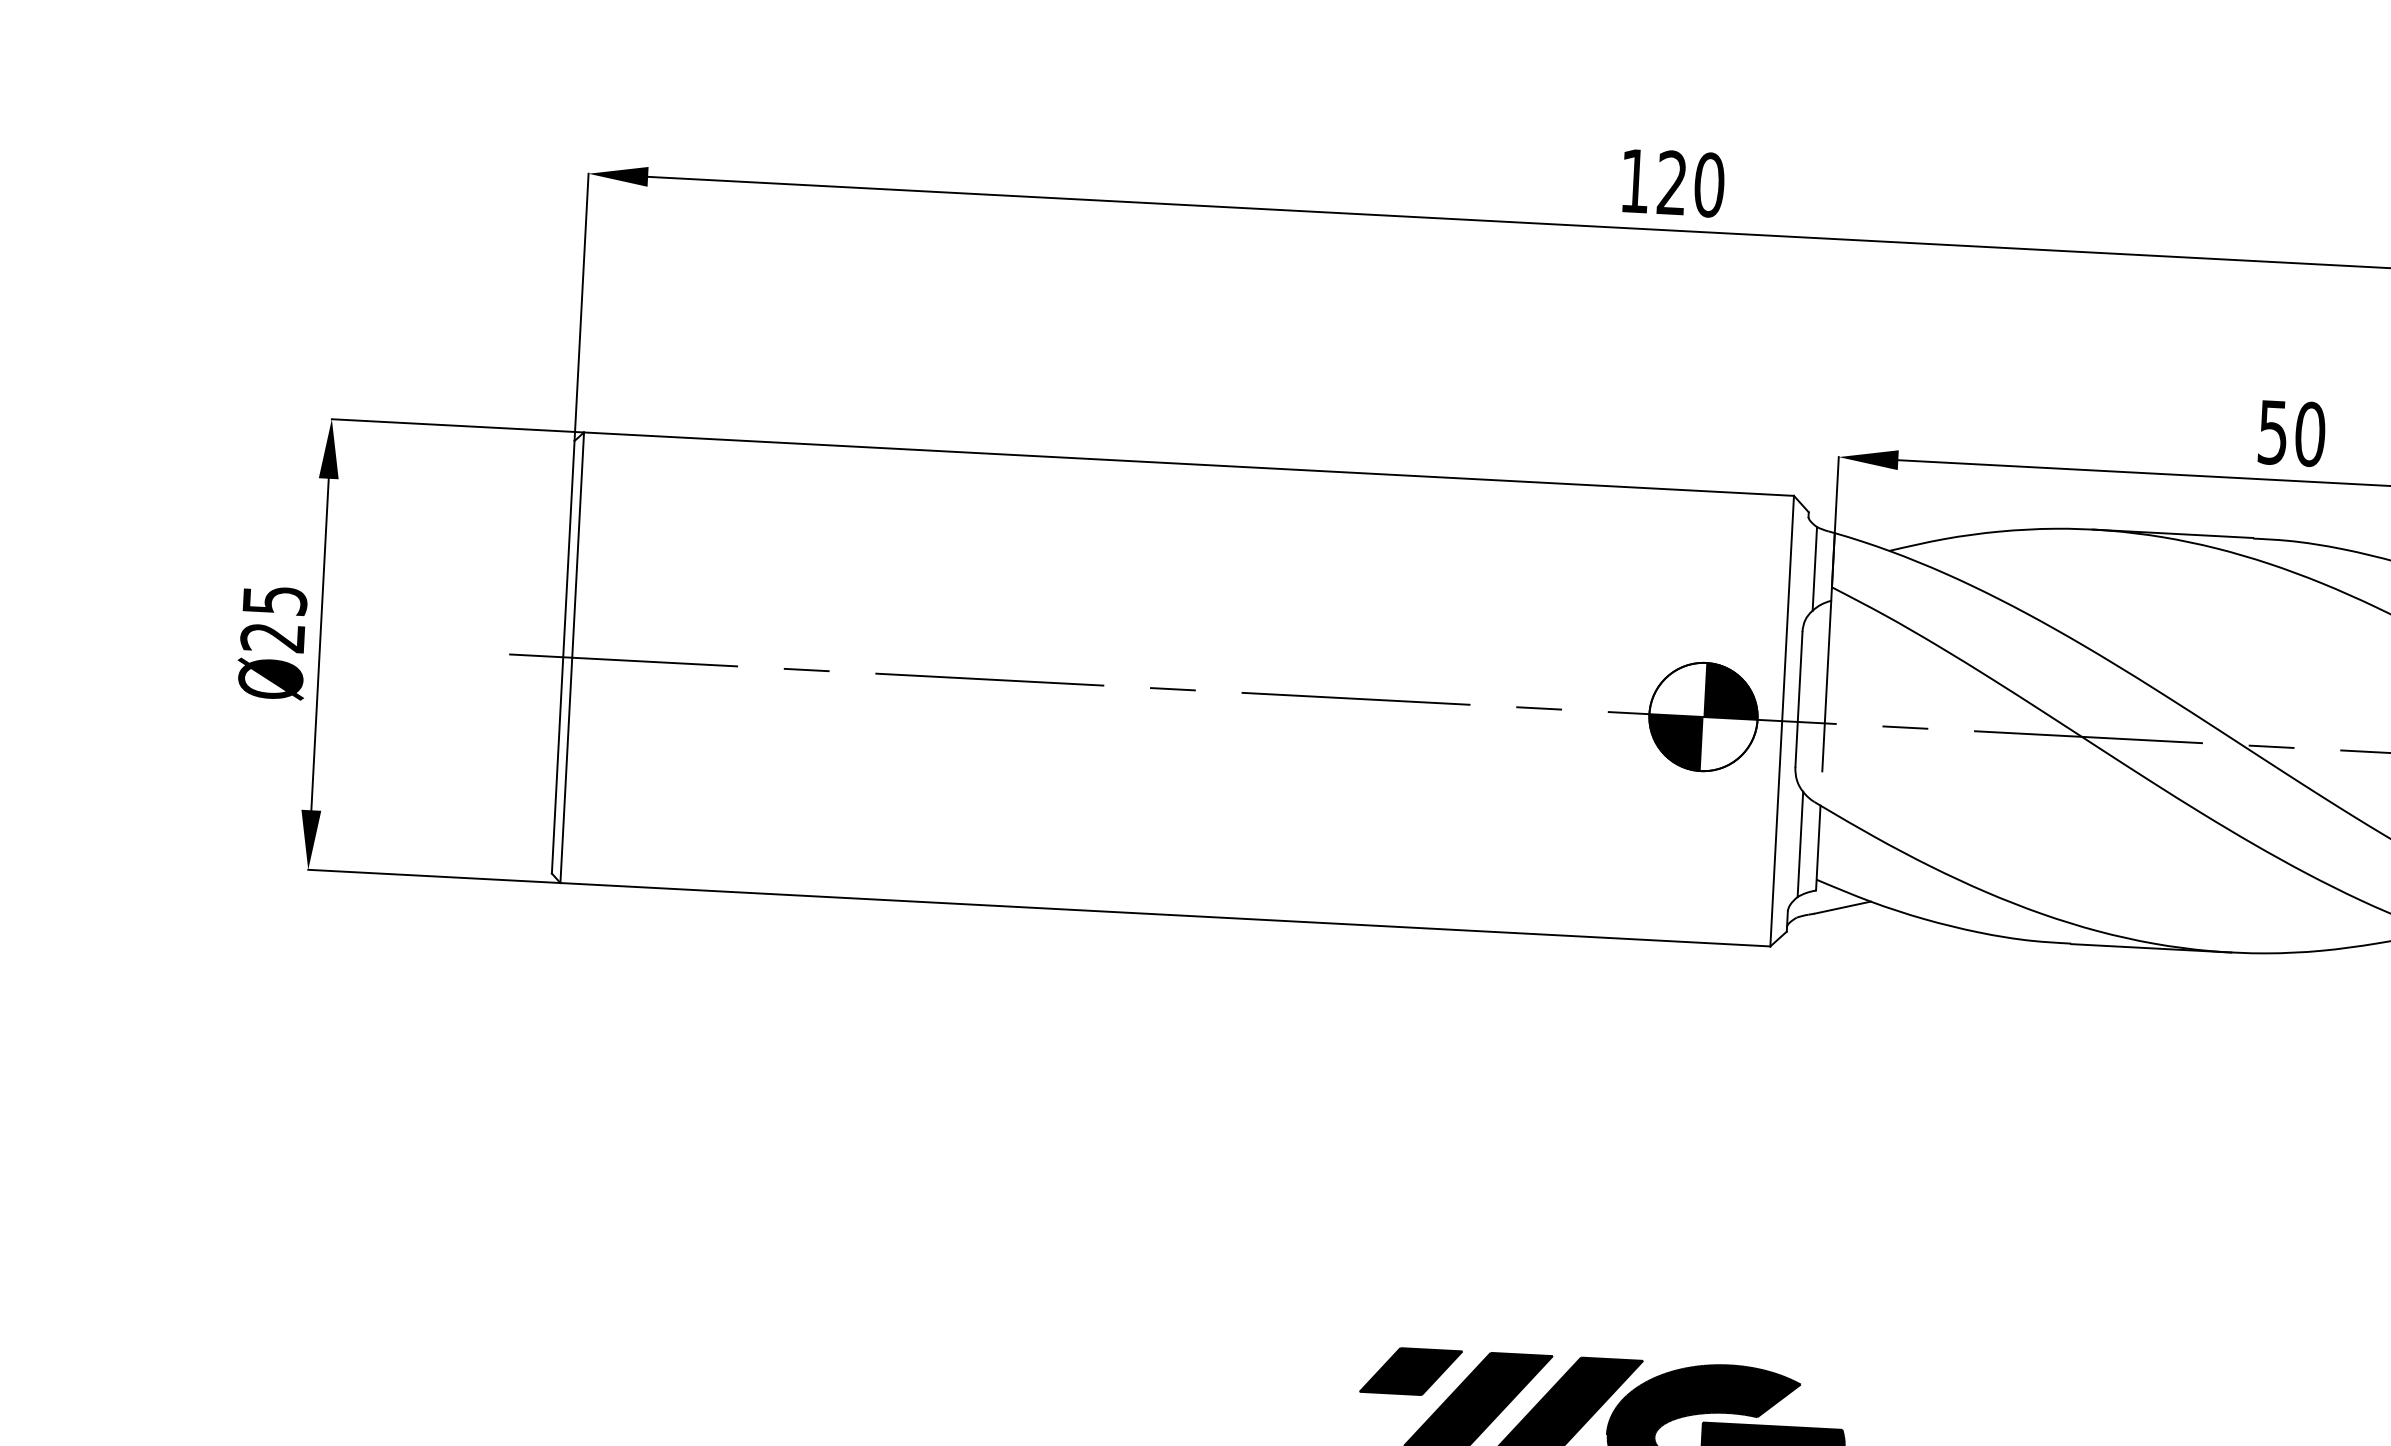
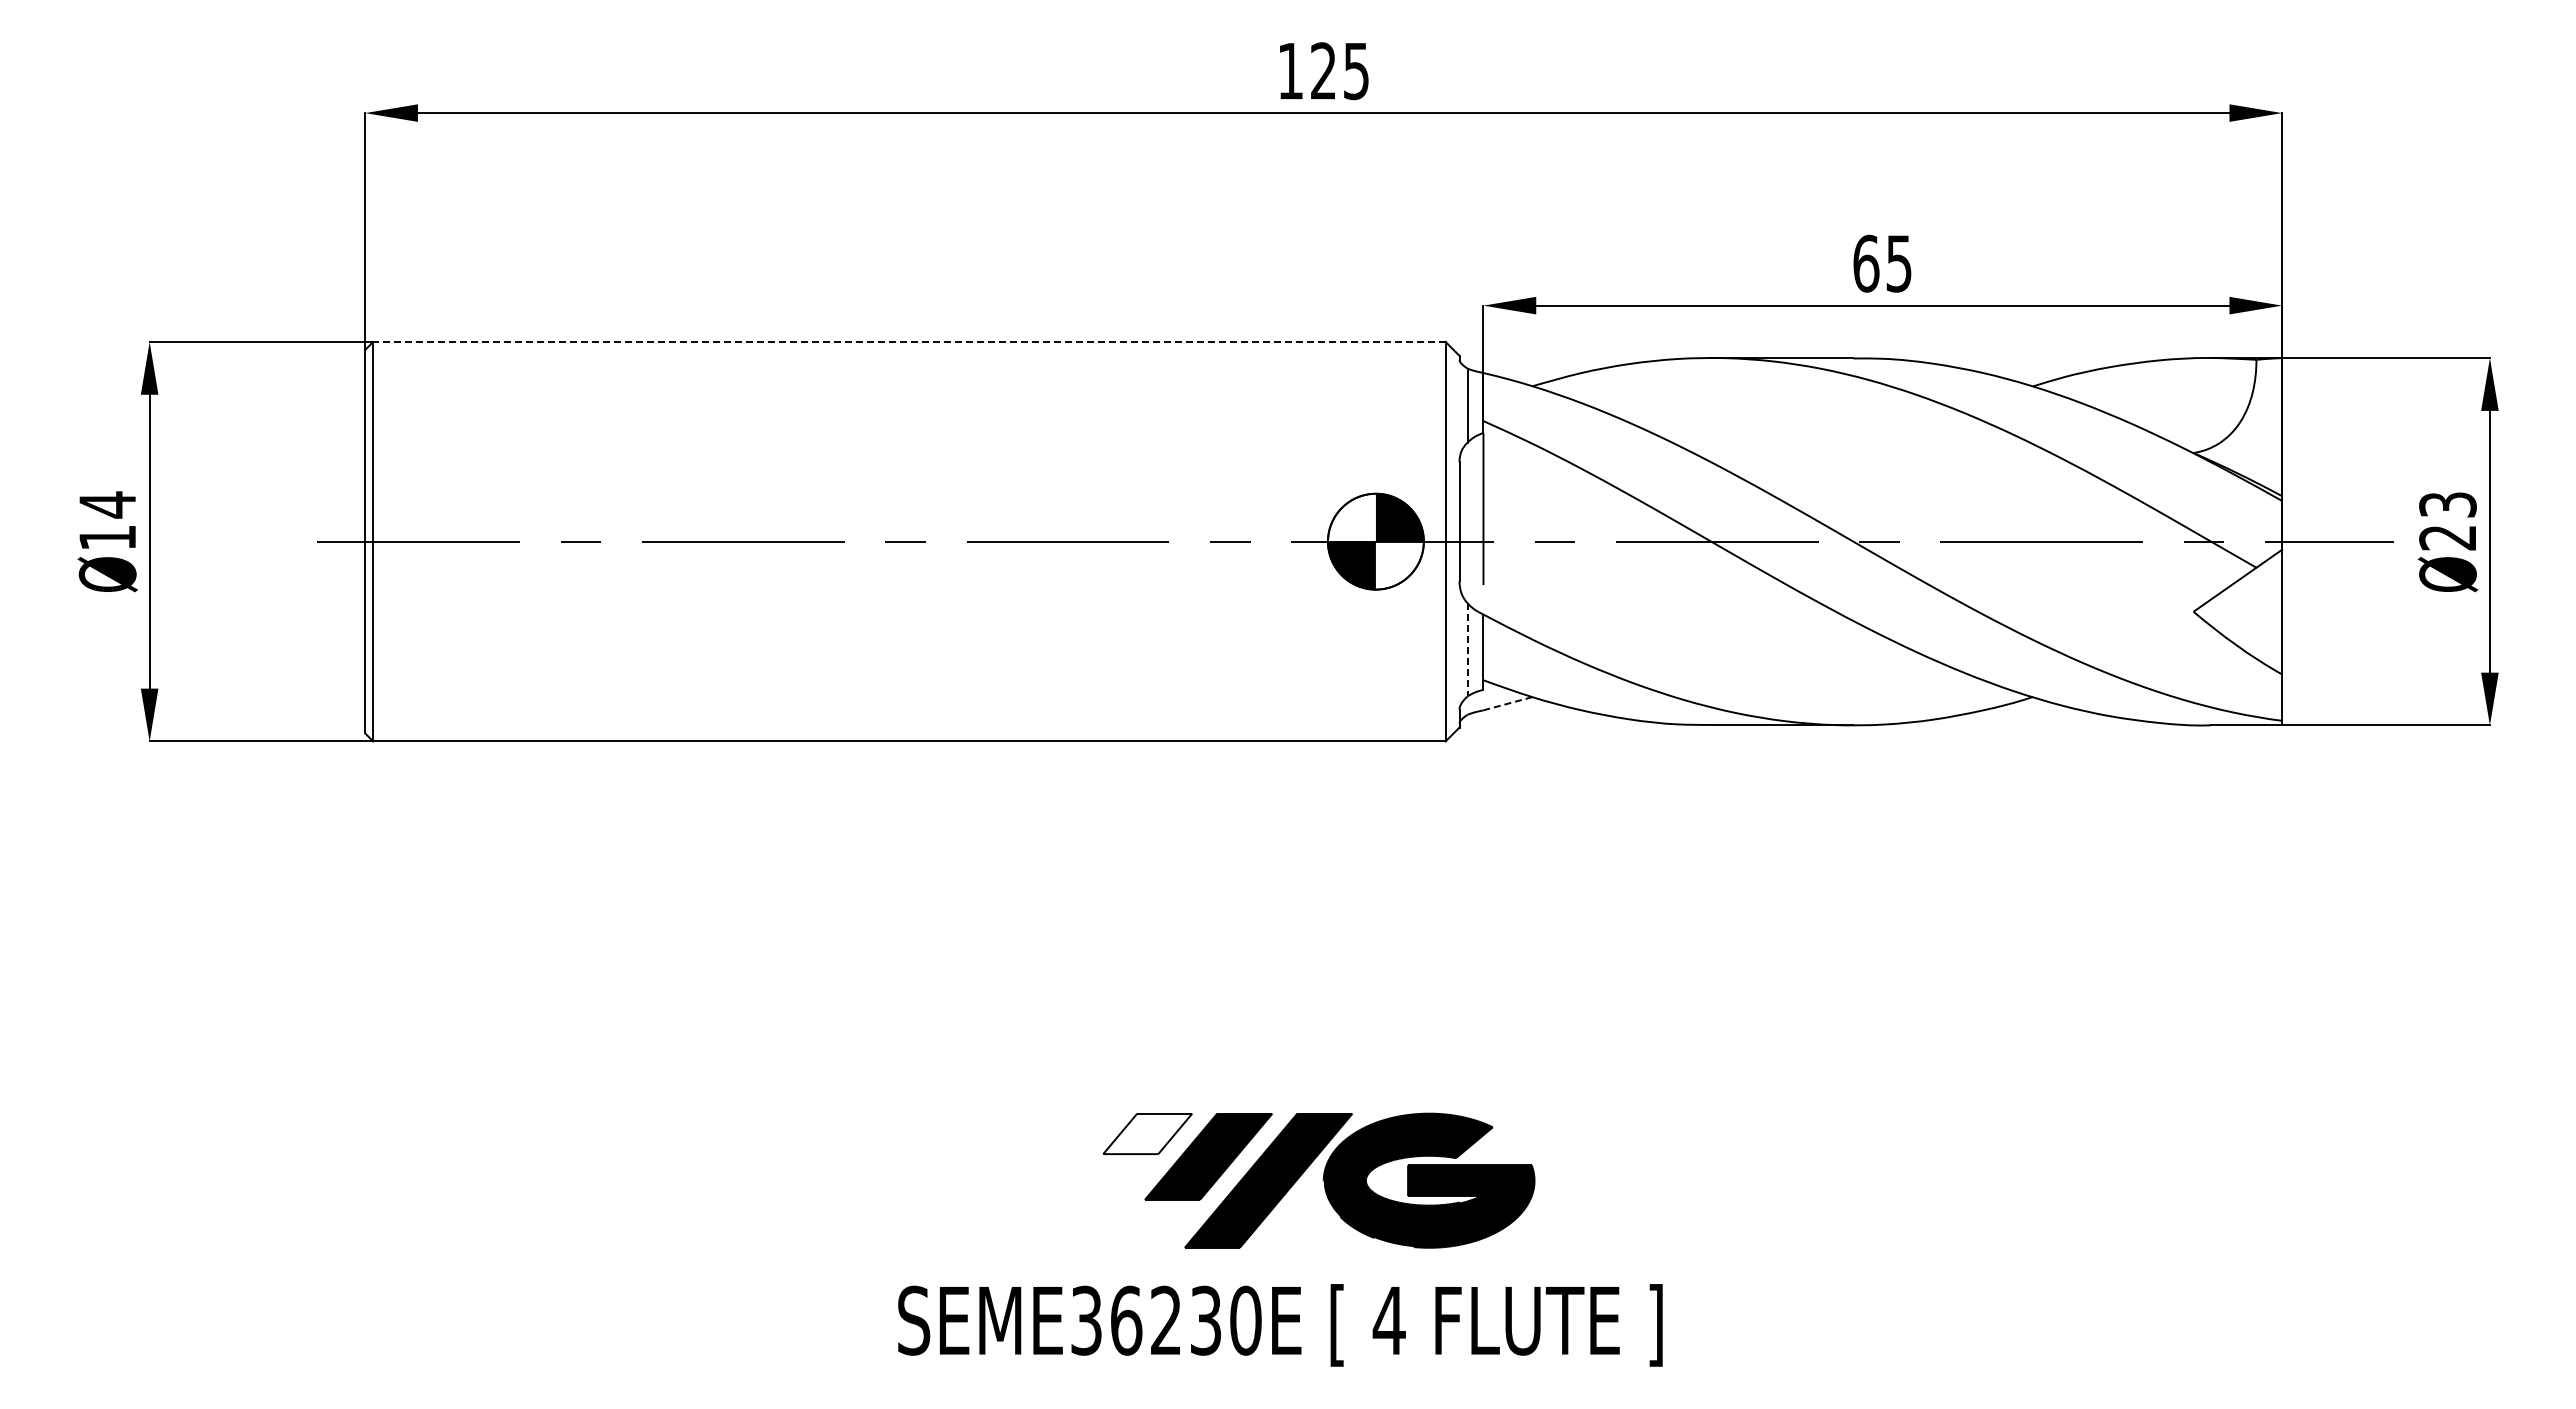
text: (1709, 185) -> (1356, 71), 120 -> 125
text: (2291, 433) -> (1882, 263), 50 -> 65
line: (1187, 464) -> (908, 342), solid -> dashed
text: (273, 618) -> (107, 520), Ø25 -> Ø14
line: (1800, 844) -> (1467, 649), solid -> dashed
line: (1842, 907) -> (1507, 703), solid -> dashed
fill: (1410, 1371) -> (1147, 1133), removed

